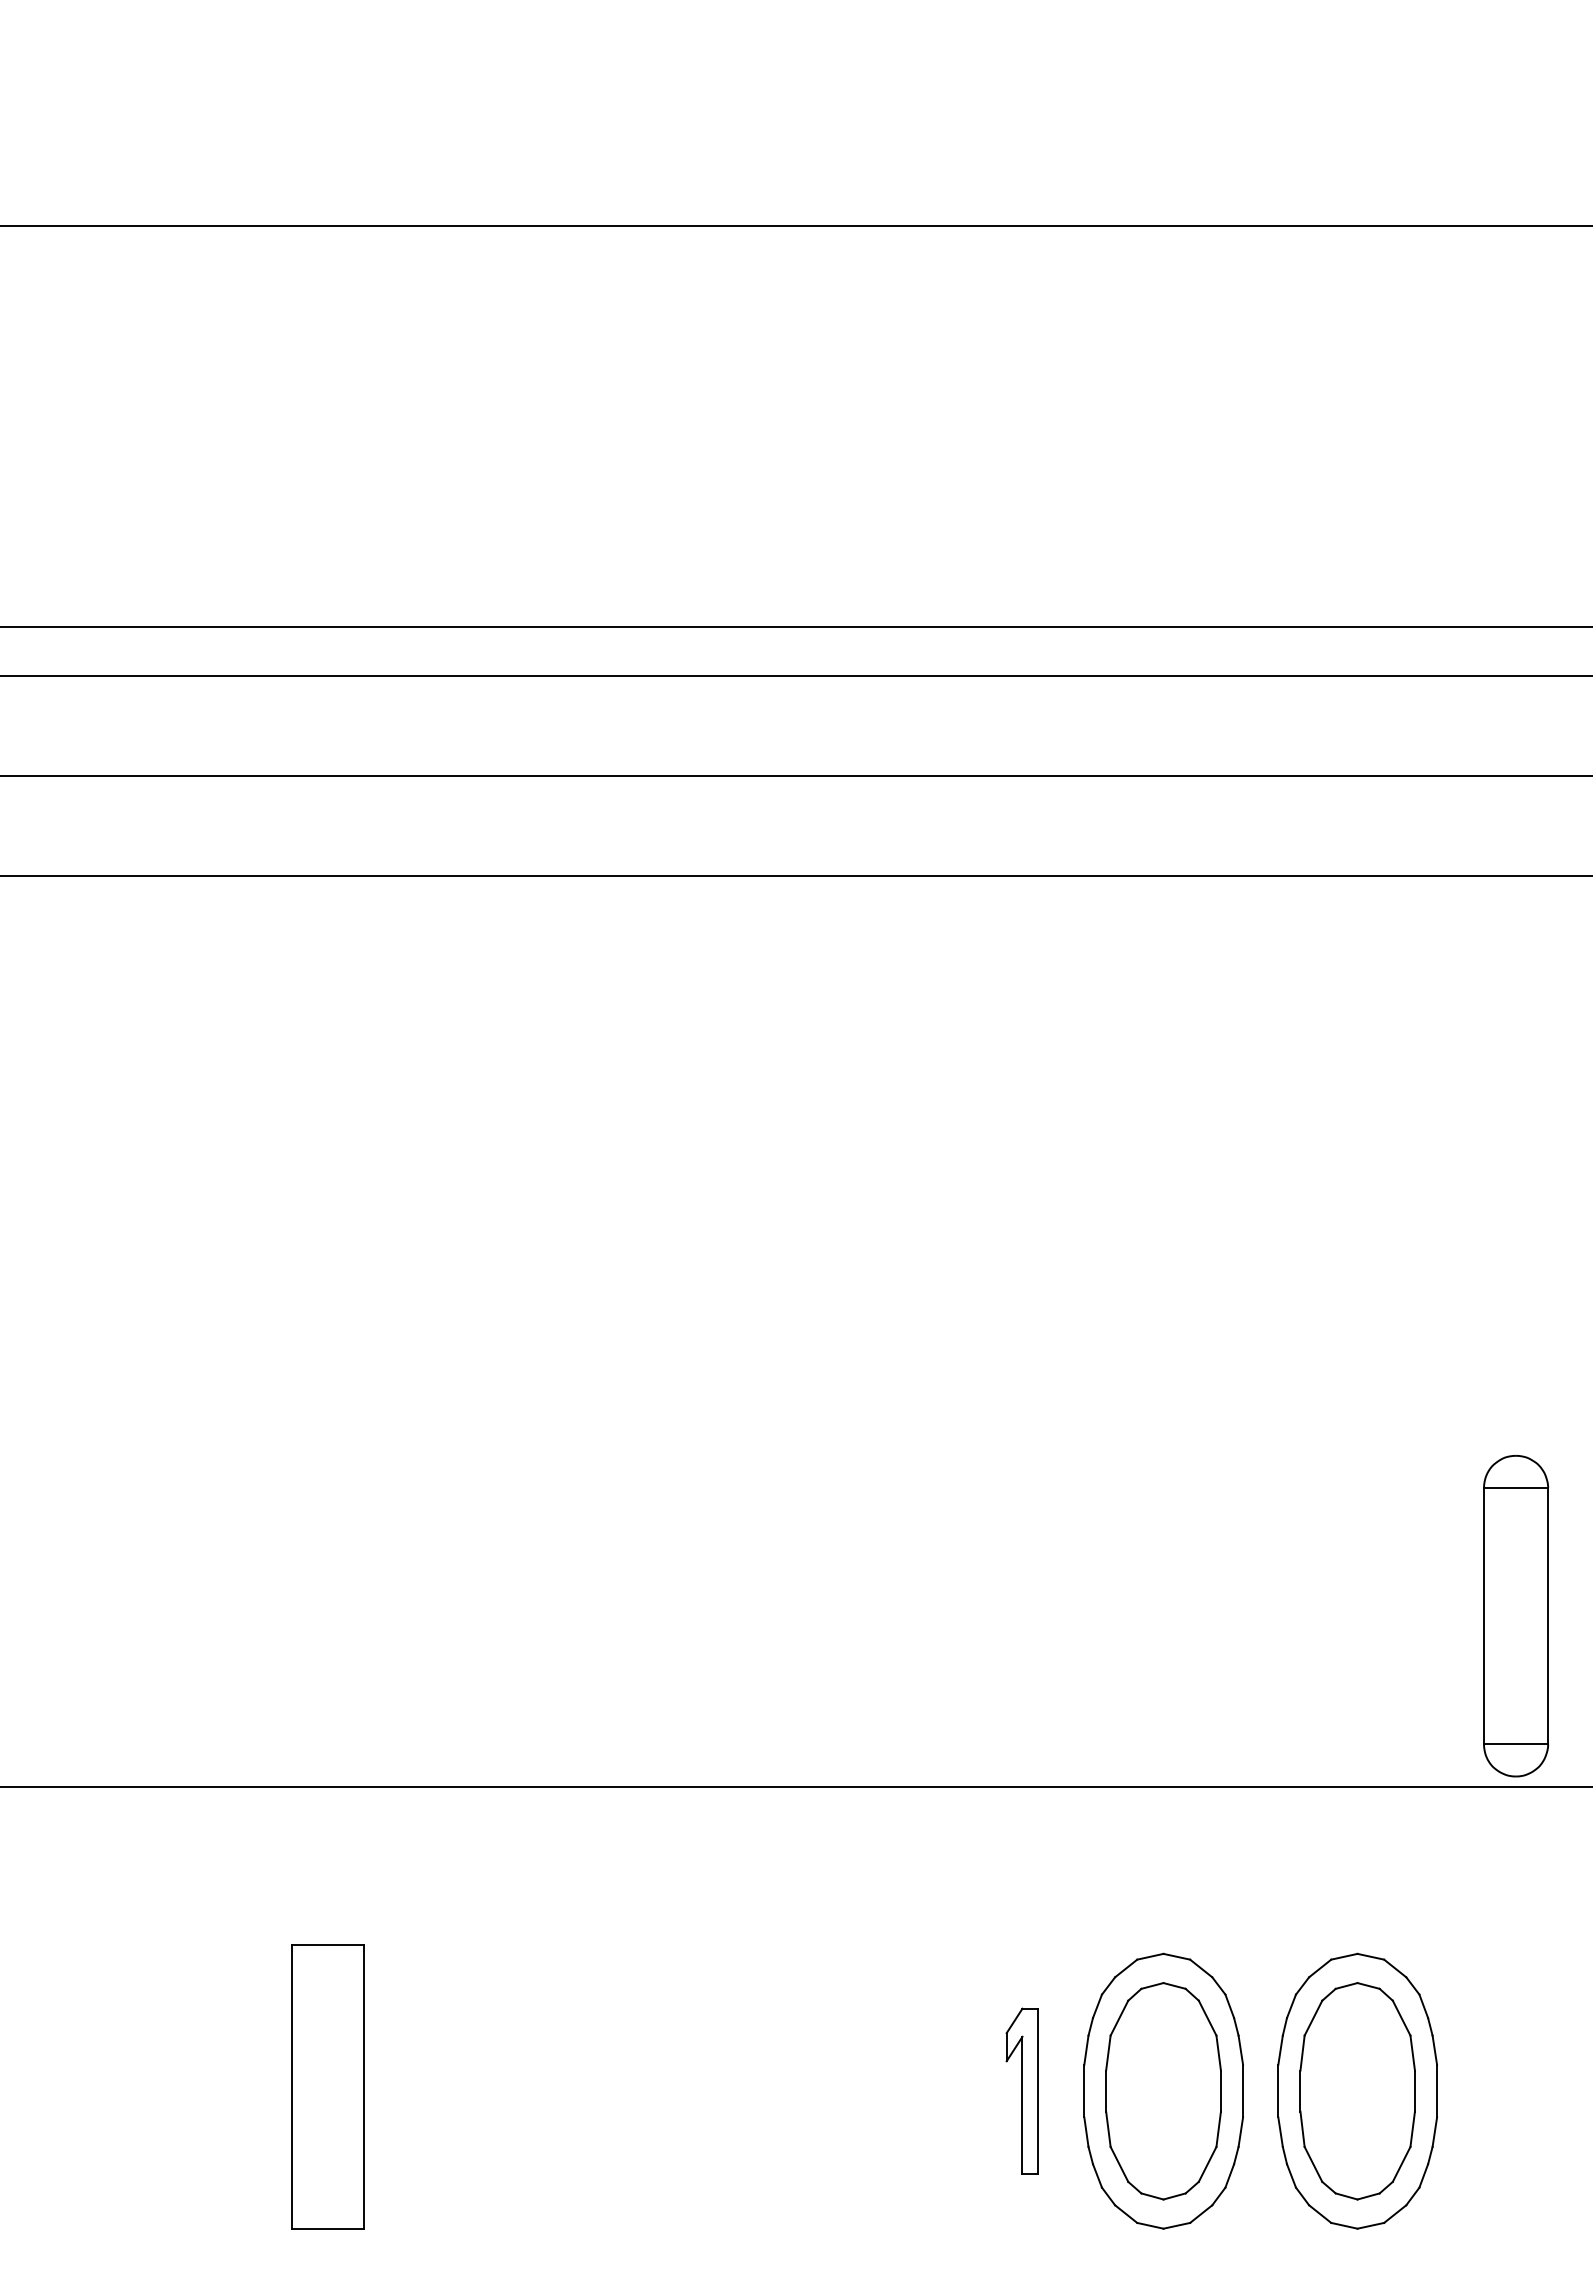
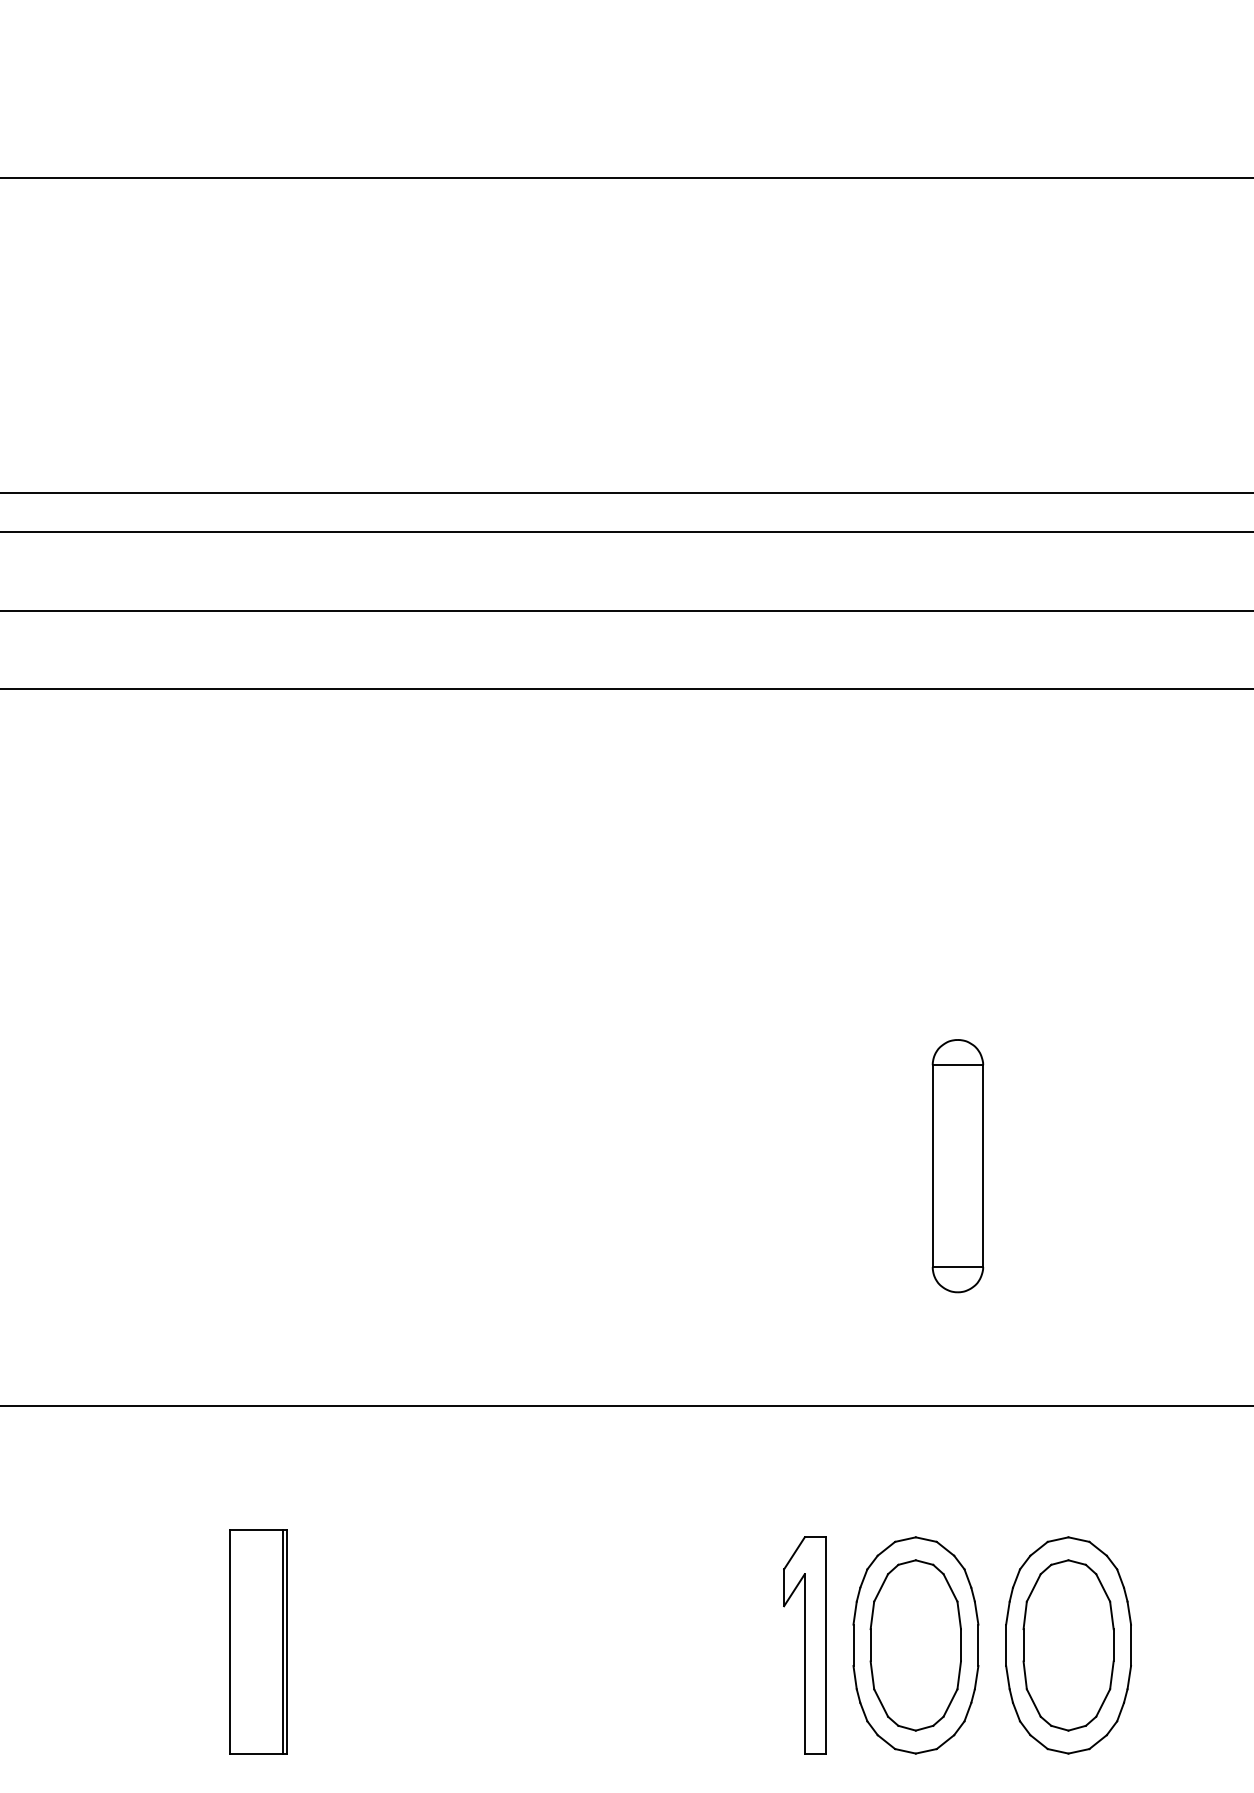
part: (1515, 1616) -> (957, 1166), moved
line: (359, 2086) -> (283, 1641), added
part: (1022, 2090) -> (804, 1644), size x1.67

